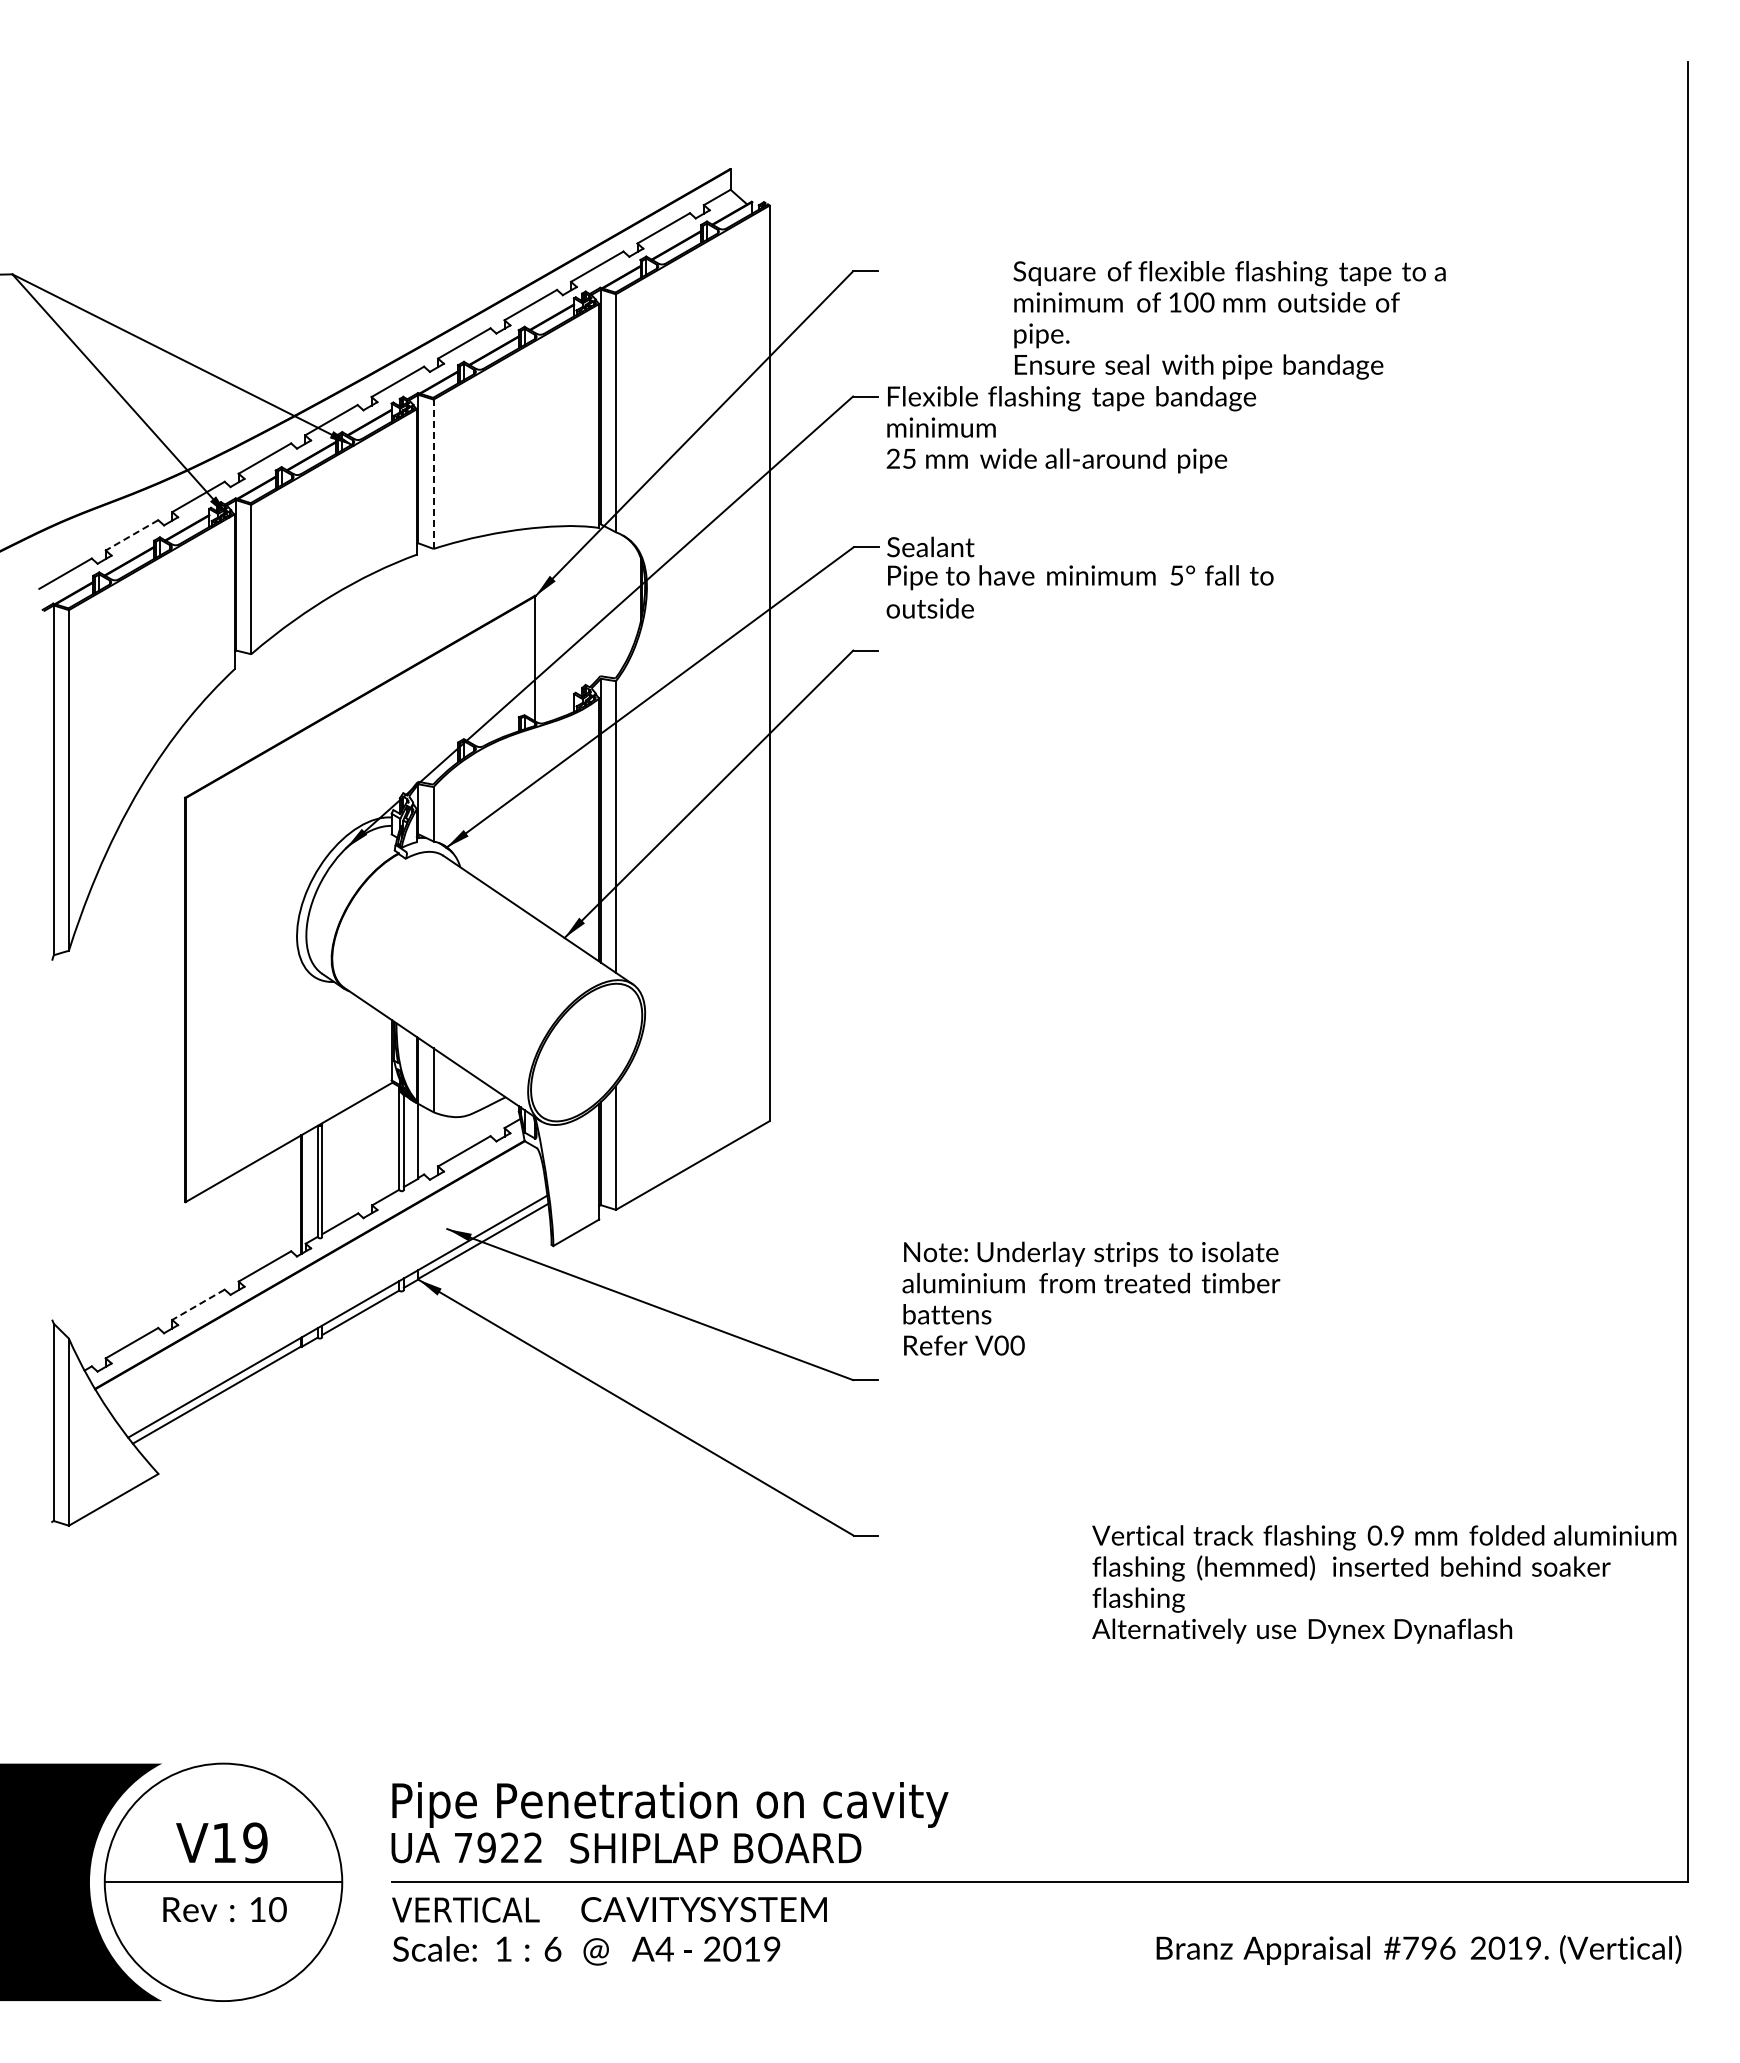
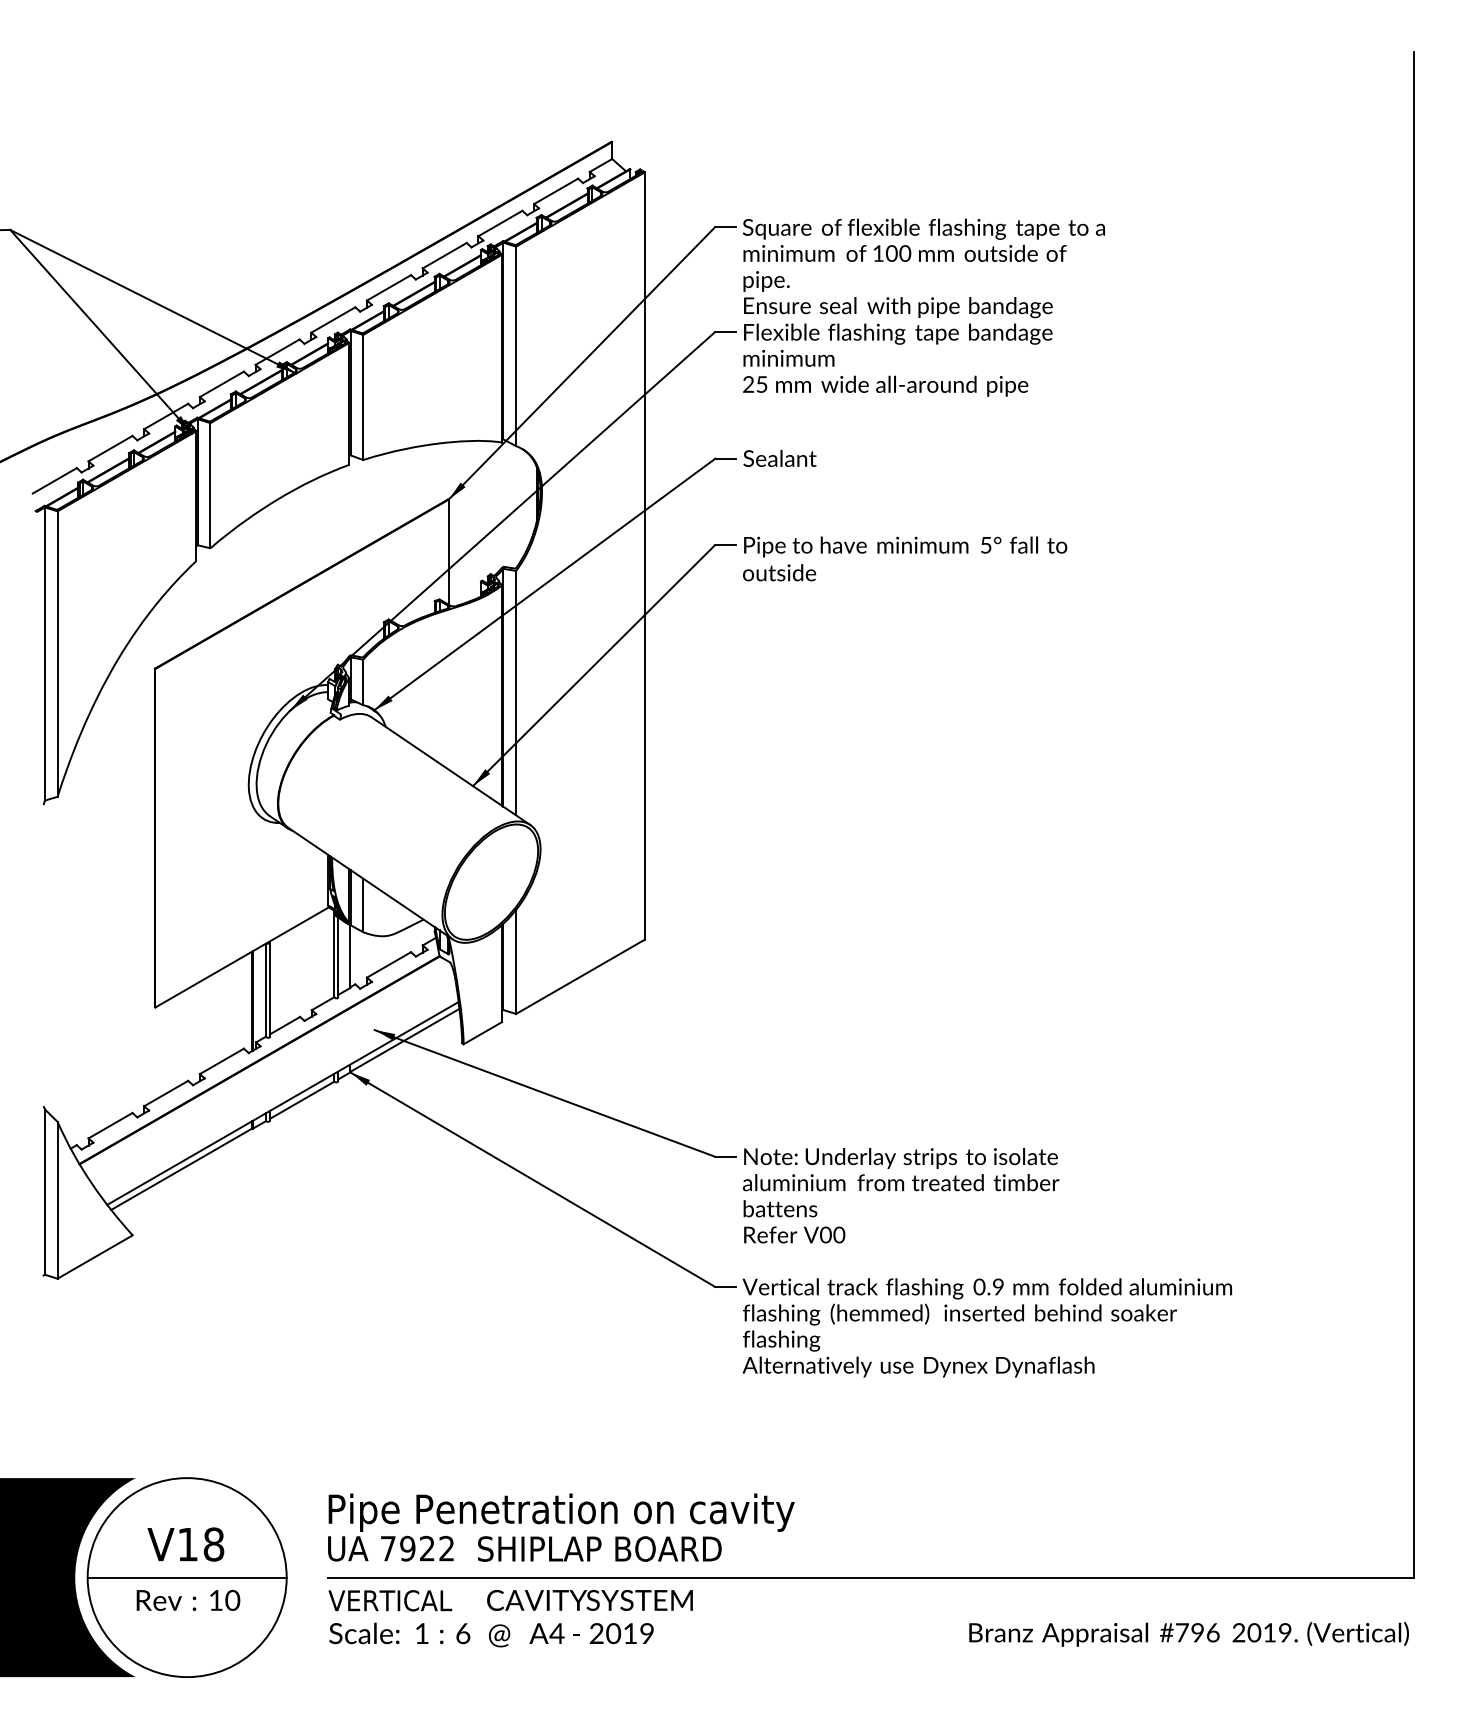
text: (1229, 320) -> (923, 268), moved
line: (433, 474) -> (363, 397), dashed -> solid
line: (131, 535) -> (110, 448), dashed -> solid
text: (1079, 591) -> (904, 558), moved
text: (1091, 1298) -> (901, 1195), moved
line: (198, 1305) -> (166, 1094), dashed -> solid
text: (1384, 1584) -> (987, 1327), moved
text: (255, 1842) -> (213, 1544), V19 -> V18

